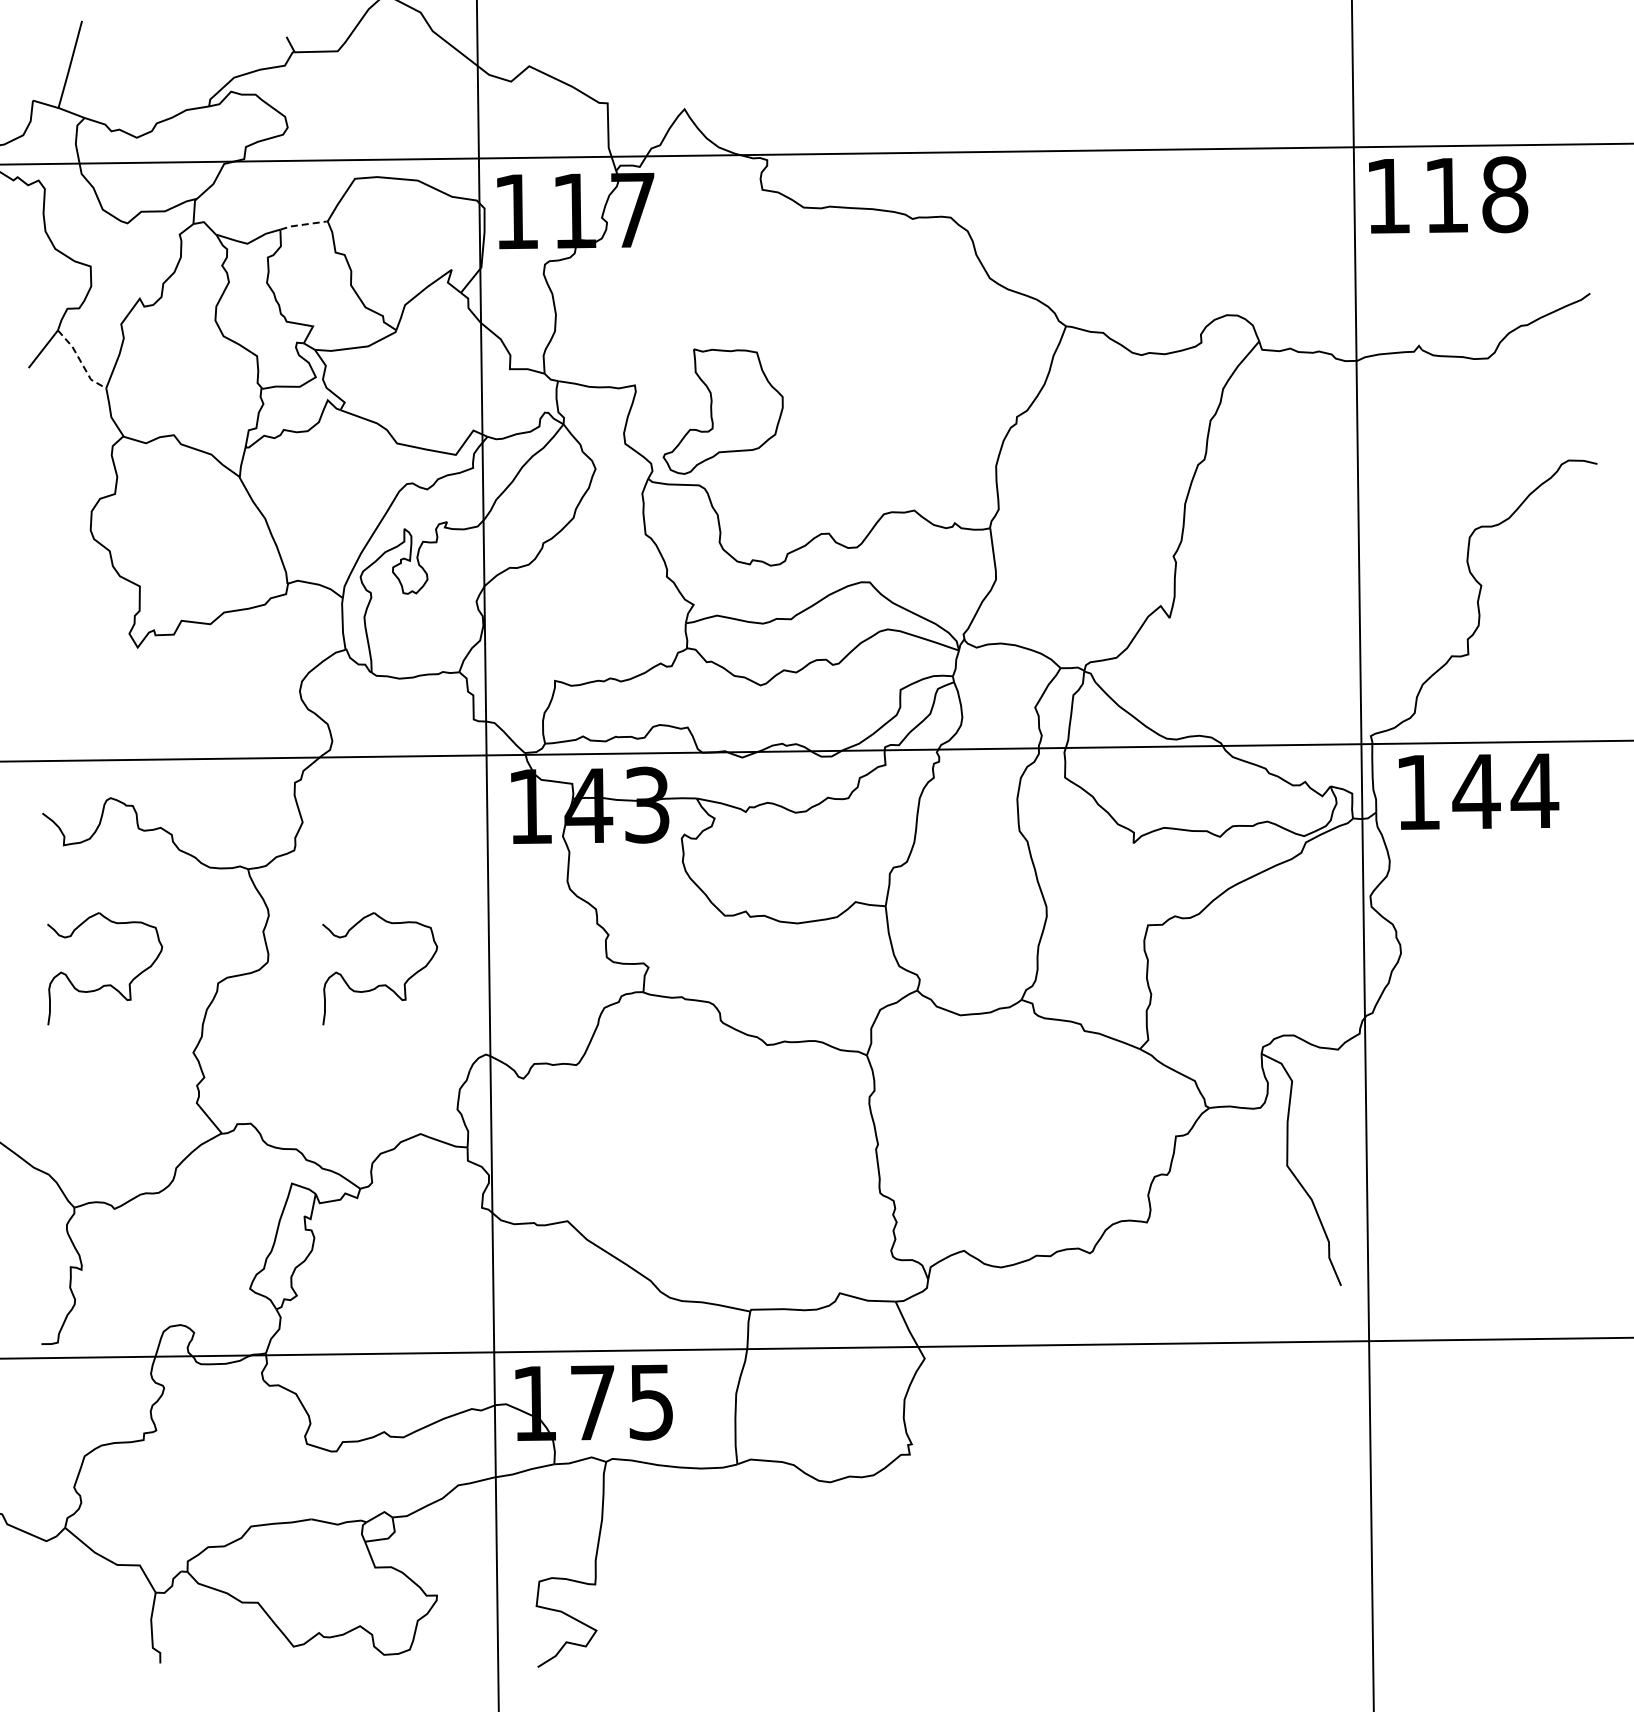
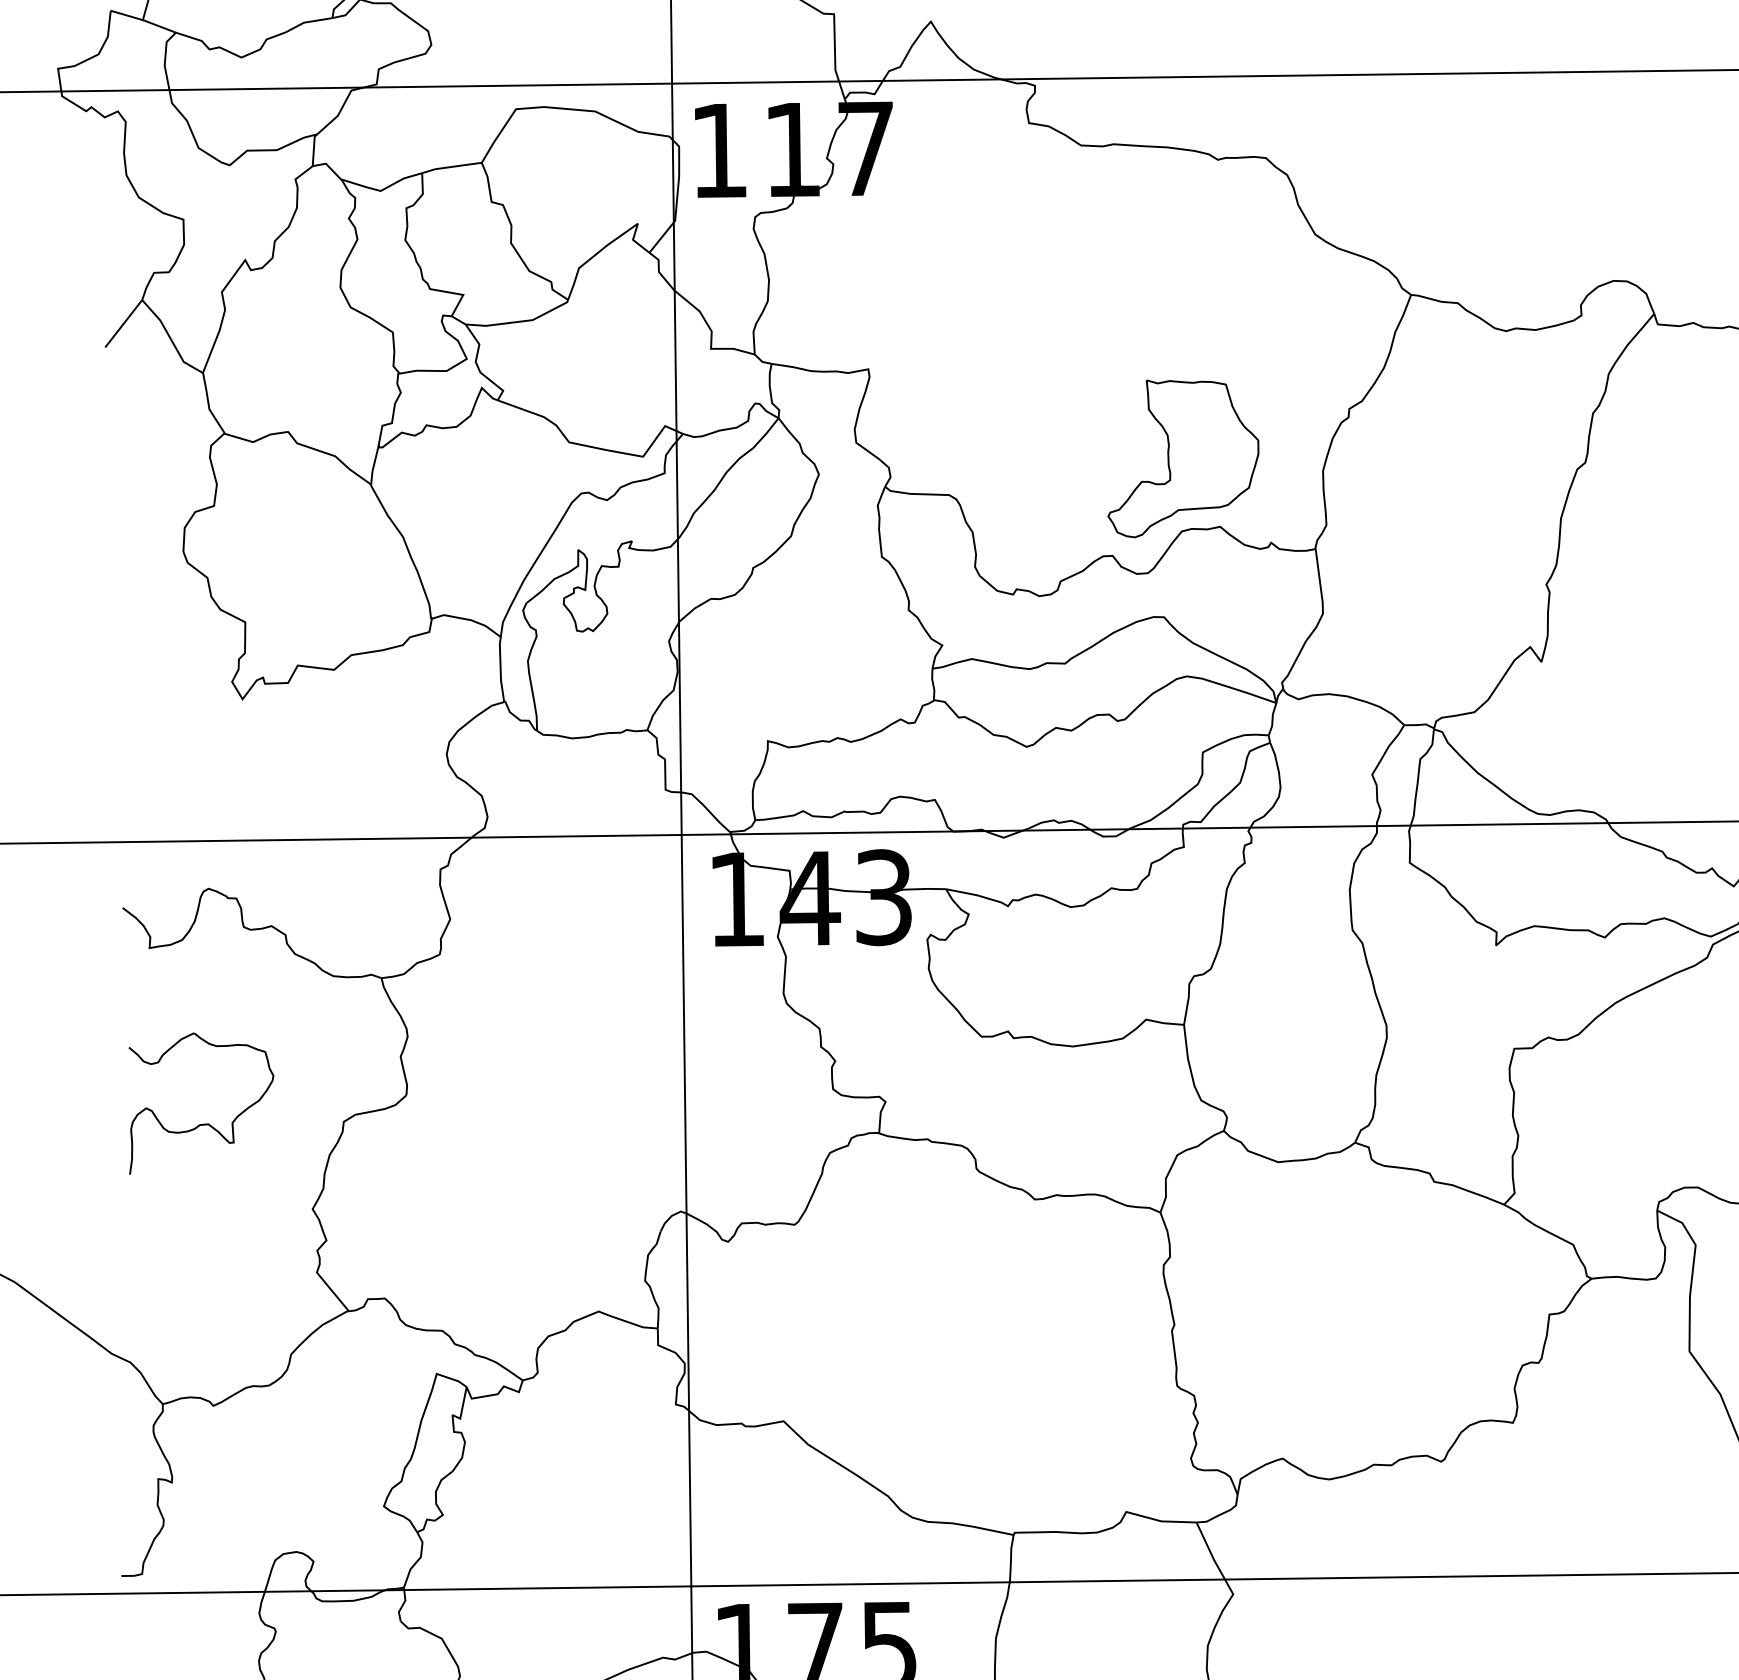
line: (302, 224) -> (450, 166), dashed -> solid
line: (80, 361) -> (170, 339), dashed -> solid
part: (722, 411) -> (1182, 458), moved
part: (380, 984) -> (548, 1123), removed

